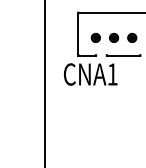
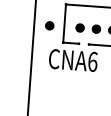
part: (62, 37) -> (50, 25), added
text: (112, 74) -> (92, 61), CNA1 -> CNA6

